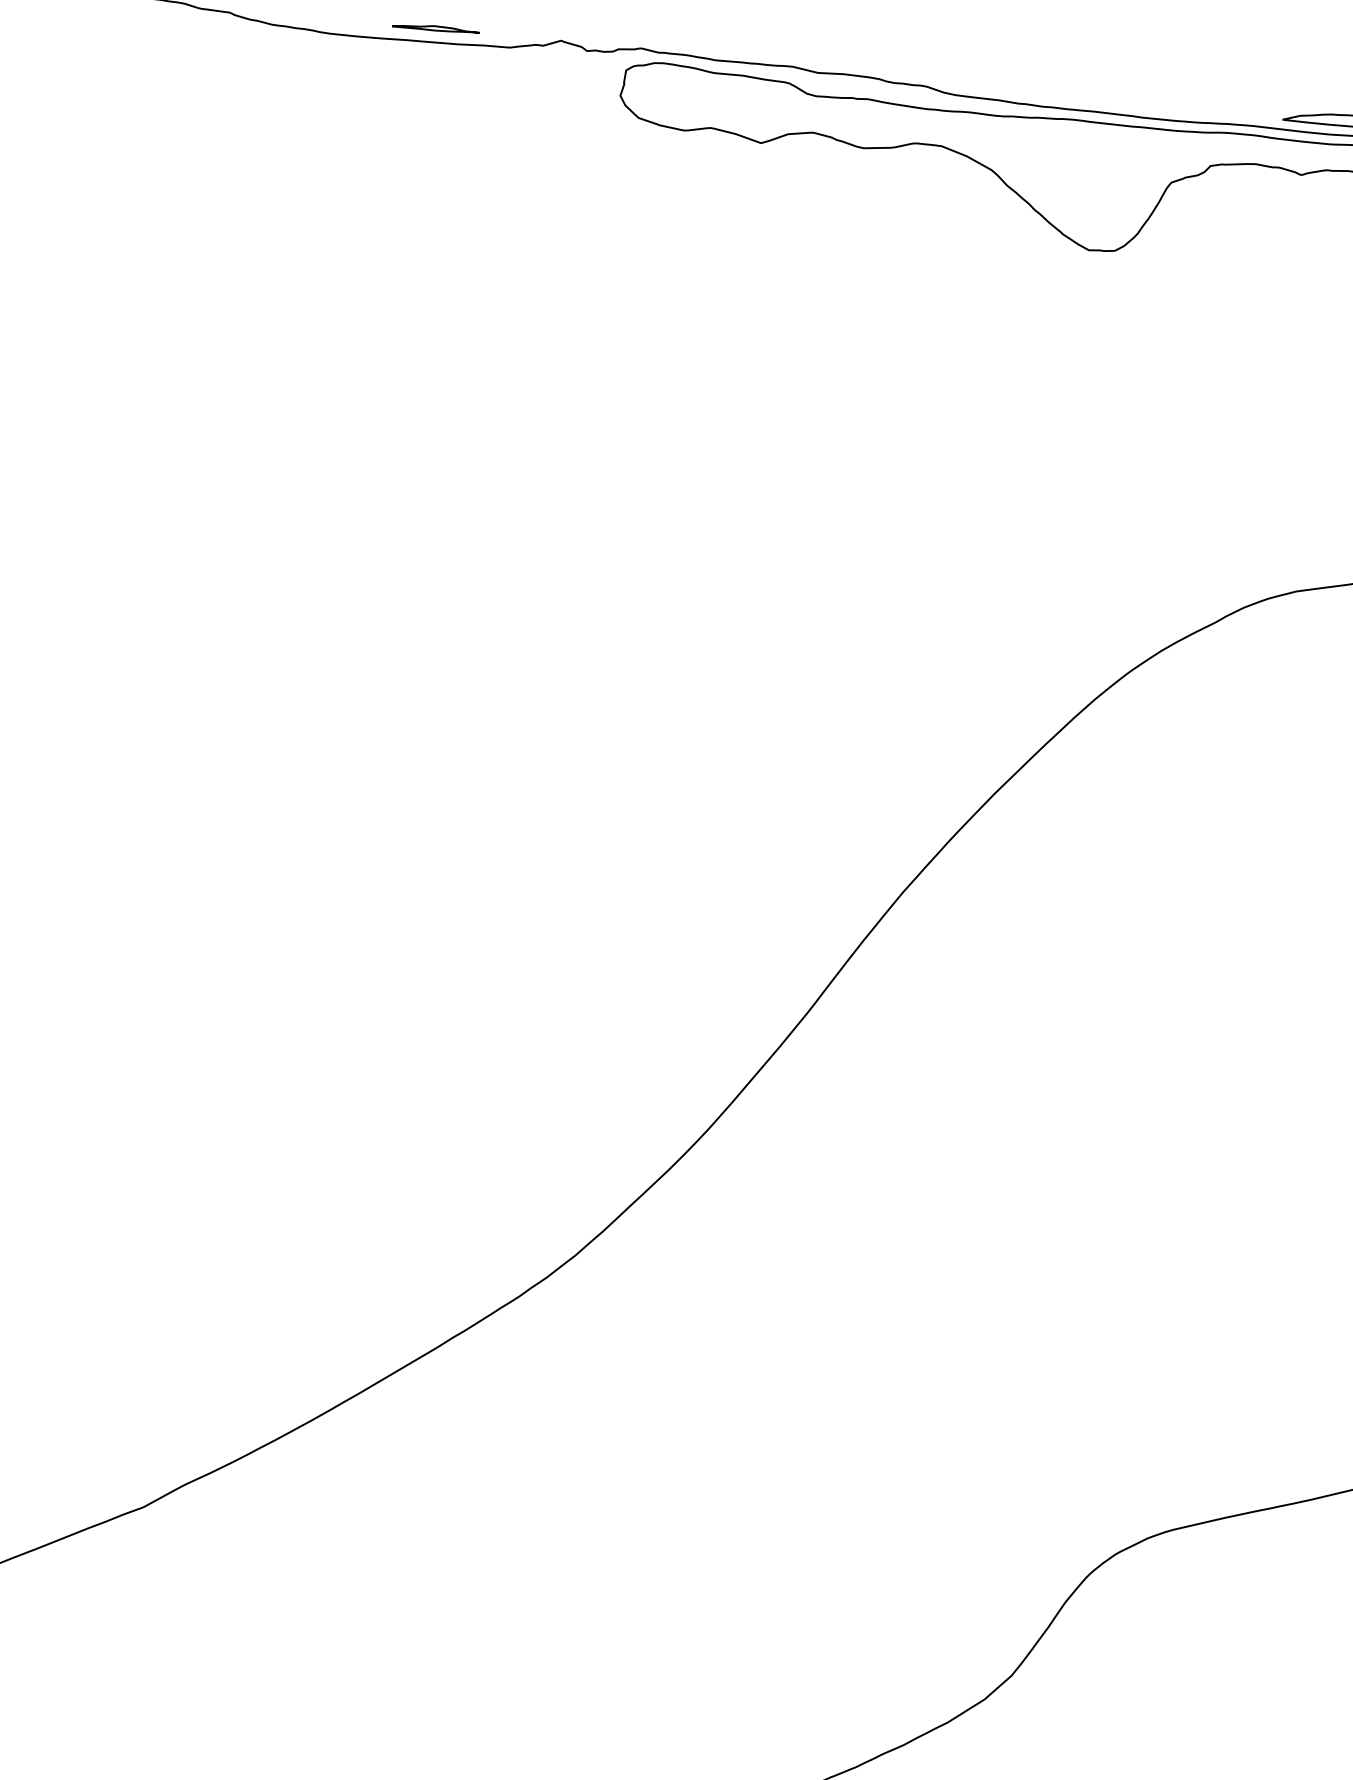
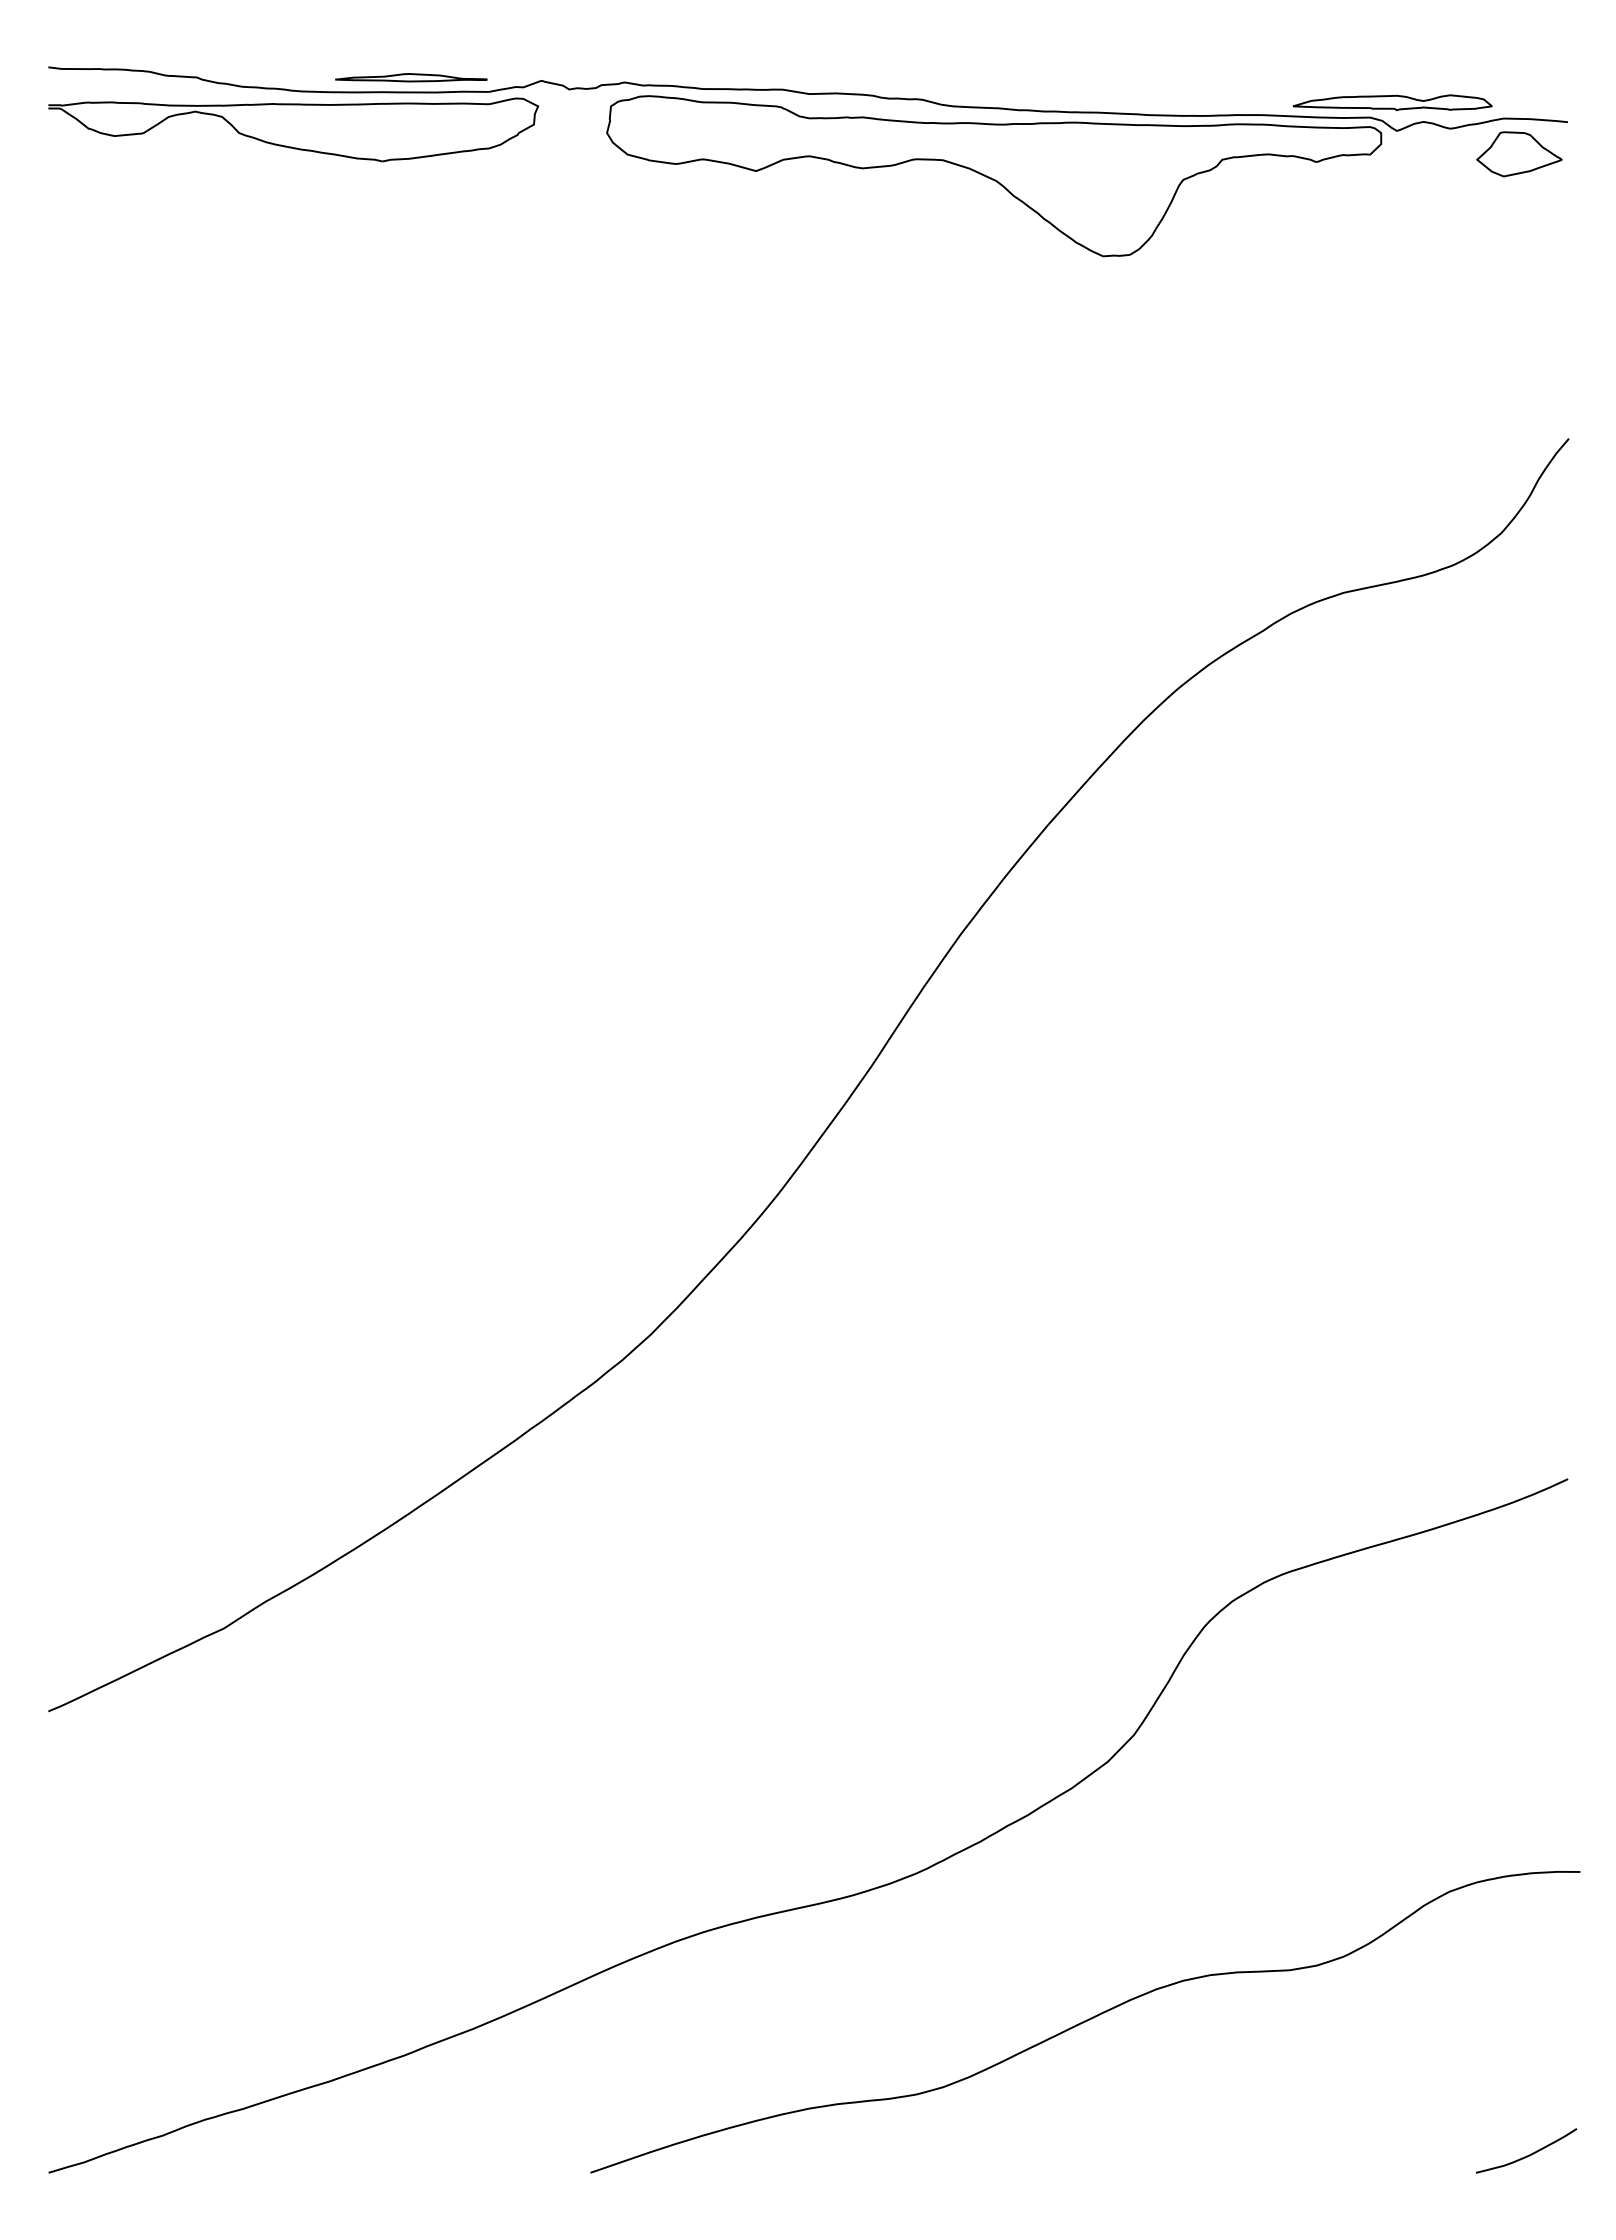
part: (436, 28) -> (411, 77), size x1.67
part: (318, 69) -> (293, 129), added

